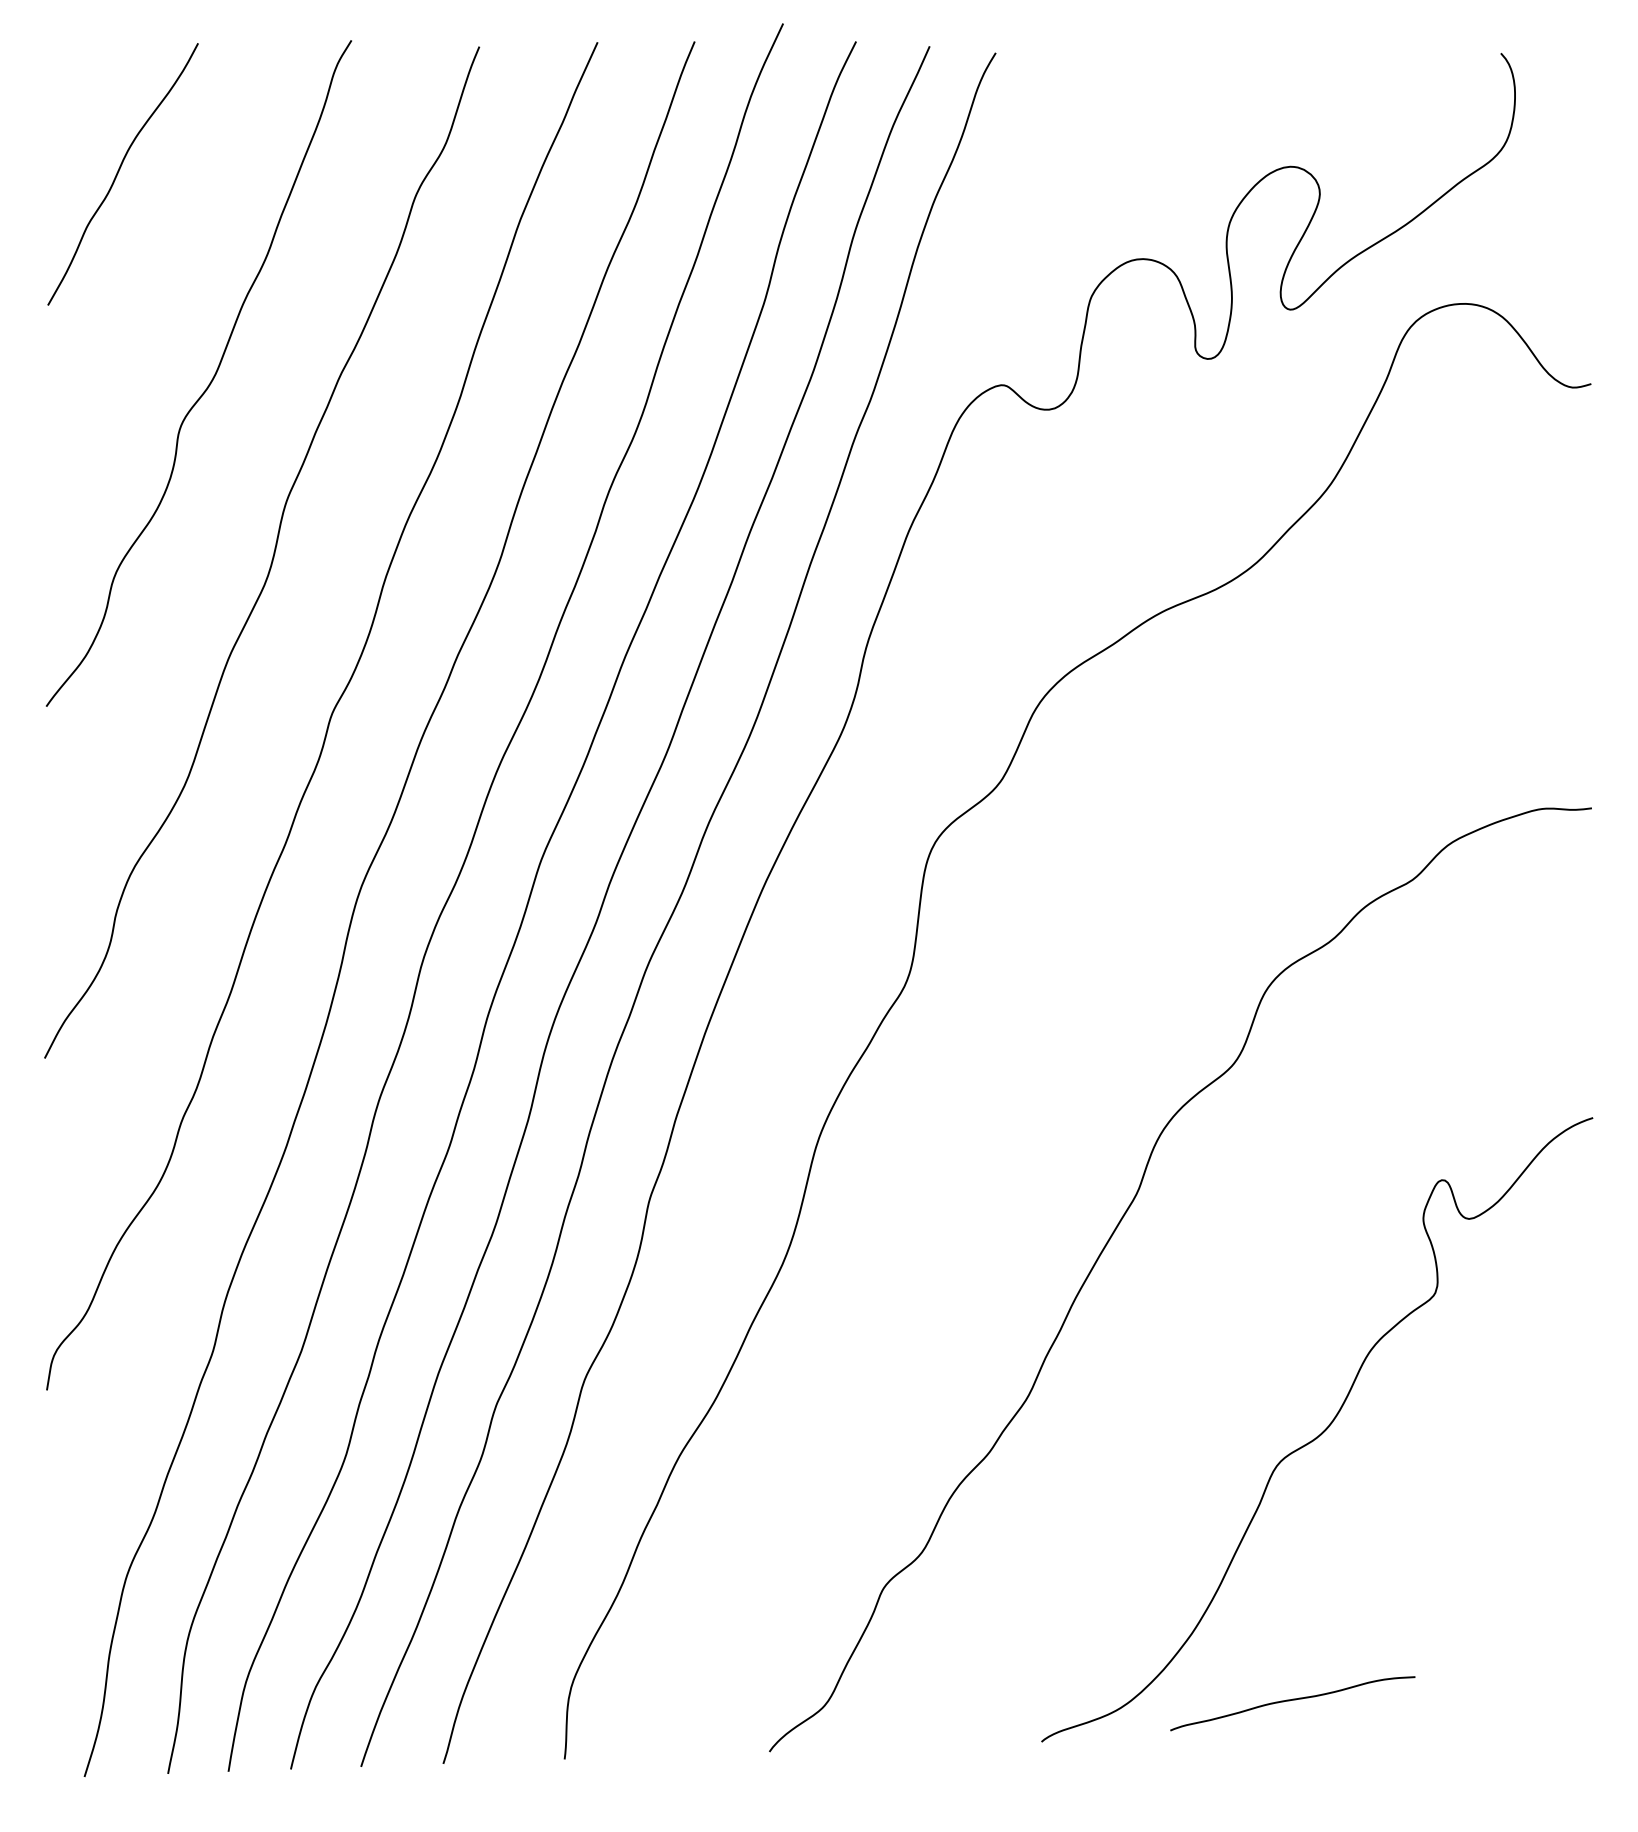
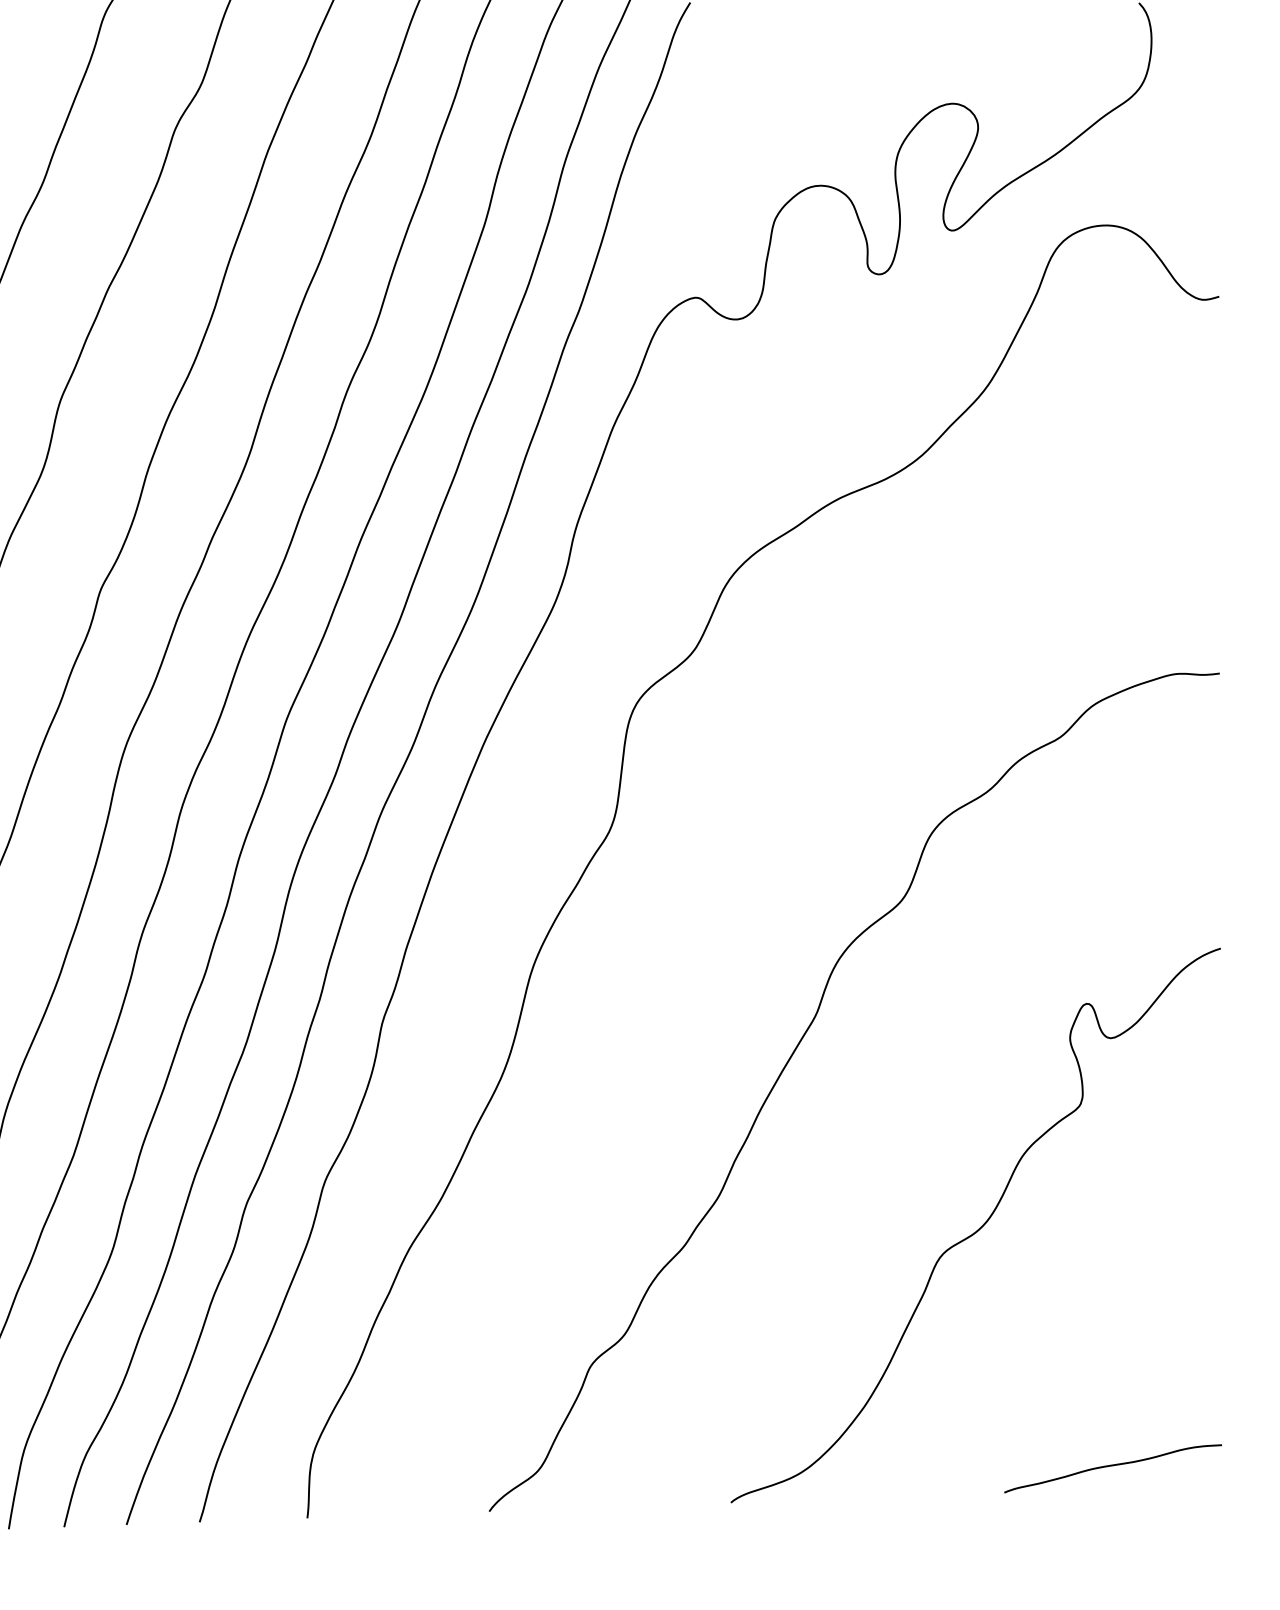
curve: (1292, 1700) -> (1112, 1465), moved

